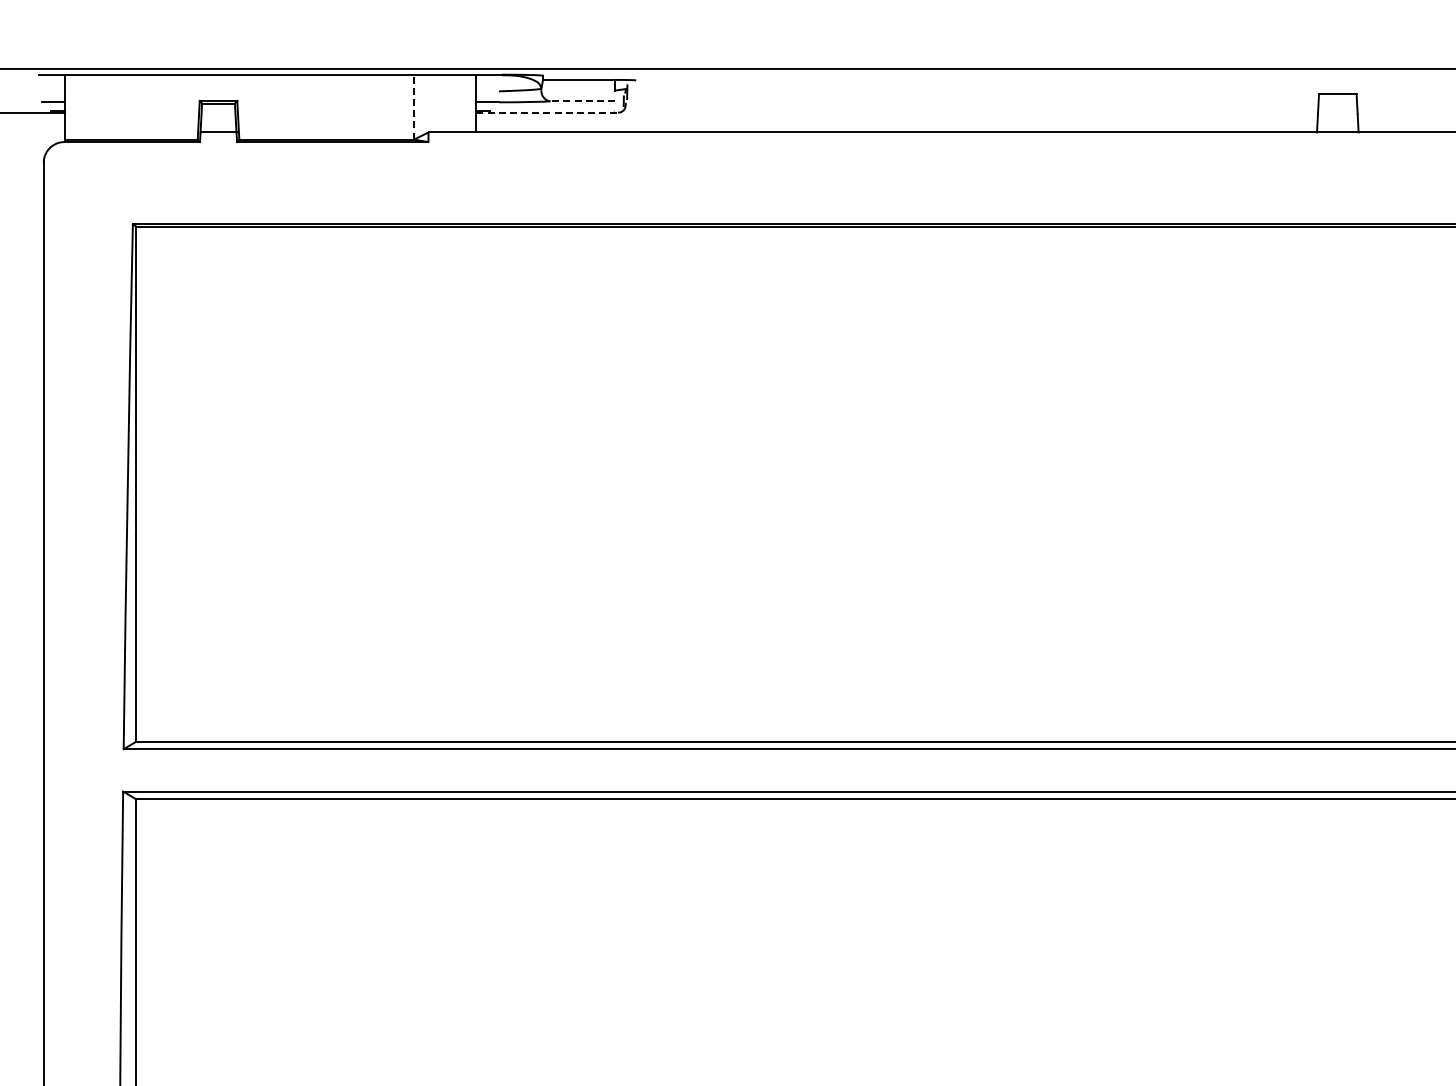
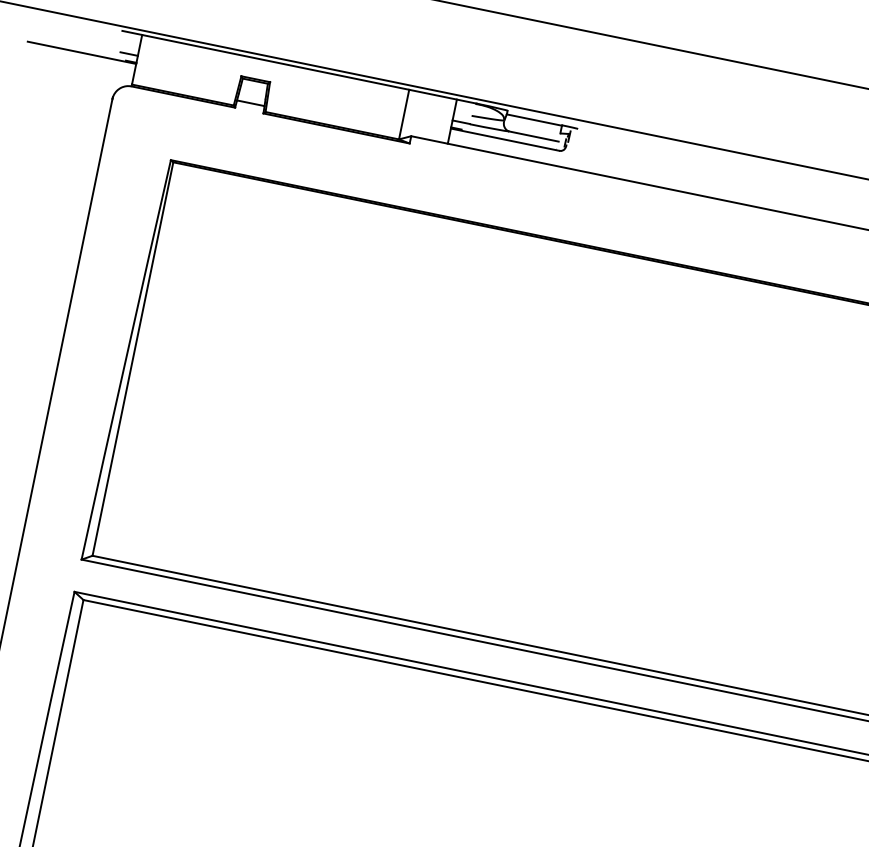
line: (582, 101) -> (533, 136), dashed -> solid
line: (414, 106) -> (404, 114), dashed -> solid
line: (547, 112) -> (505, 139), dashed -> solid

